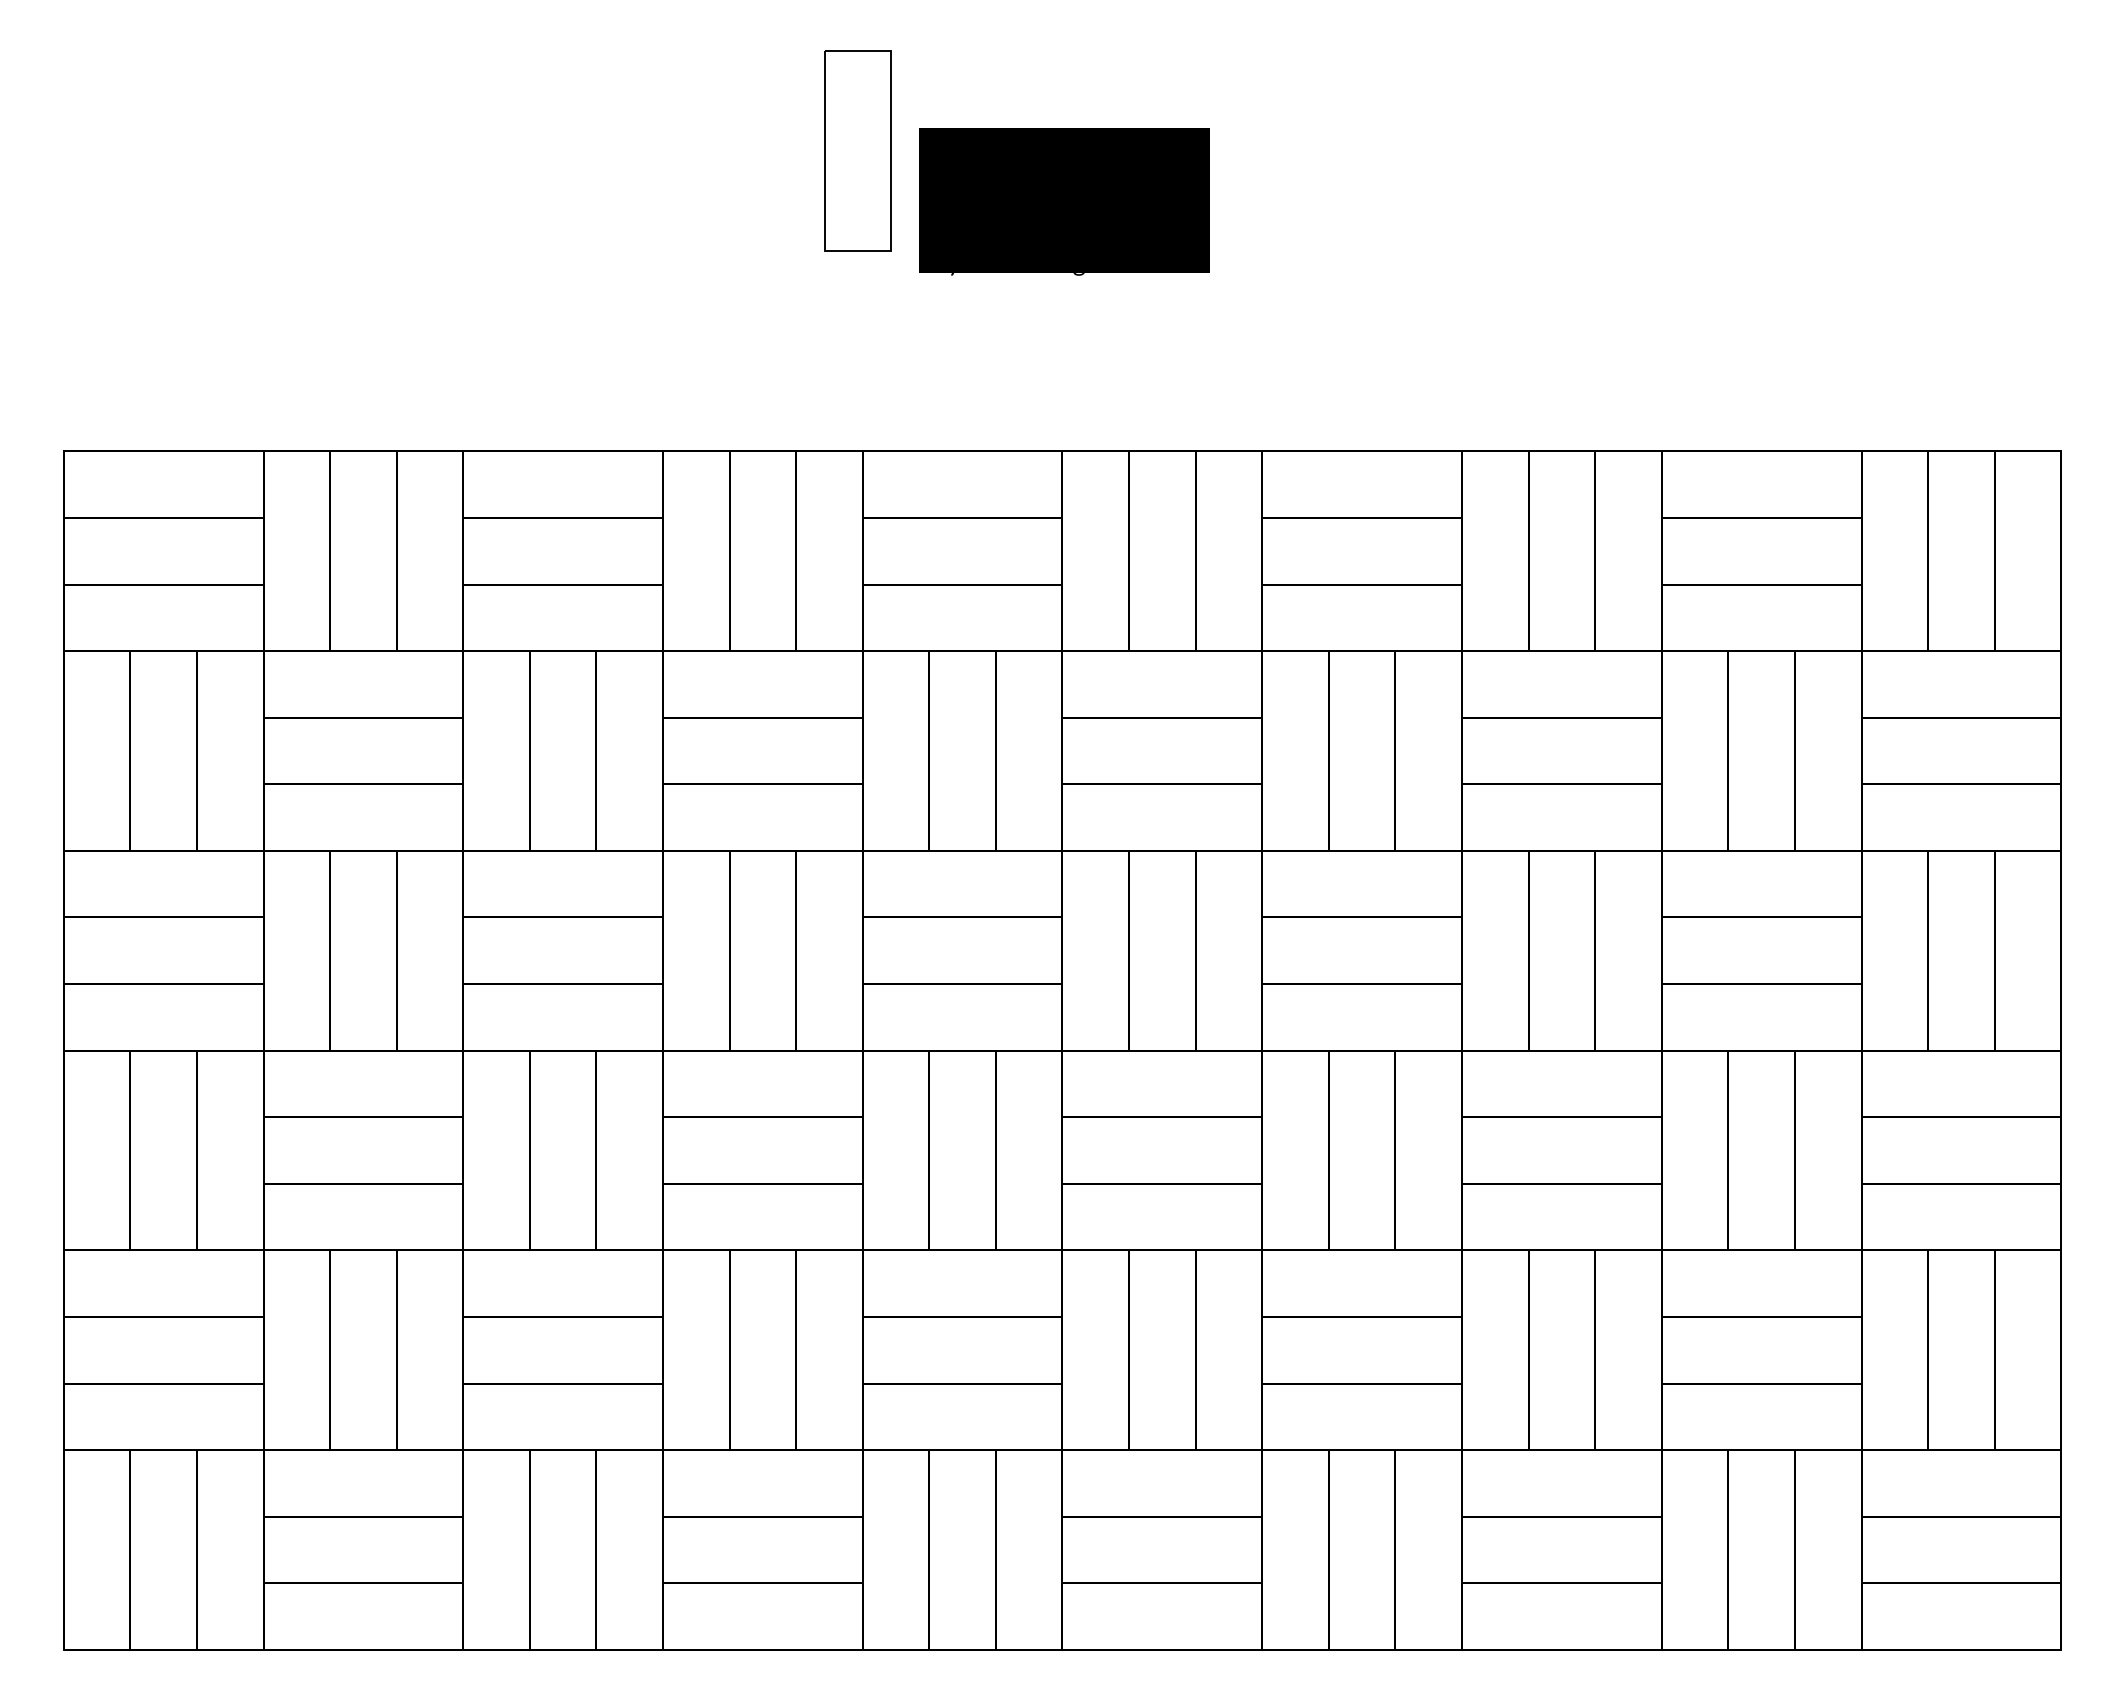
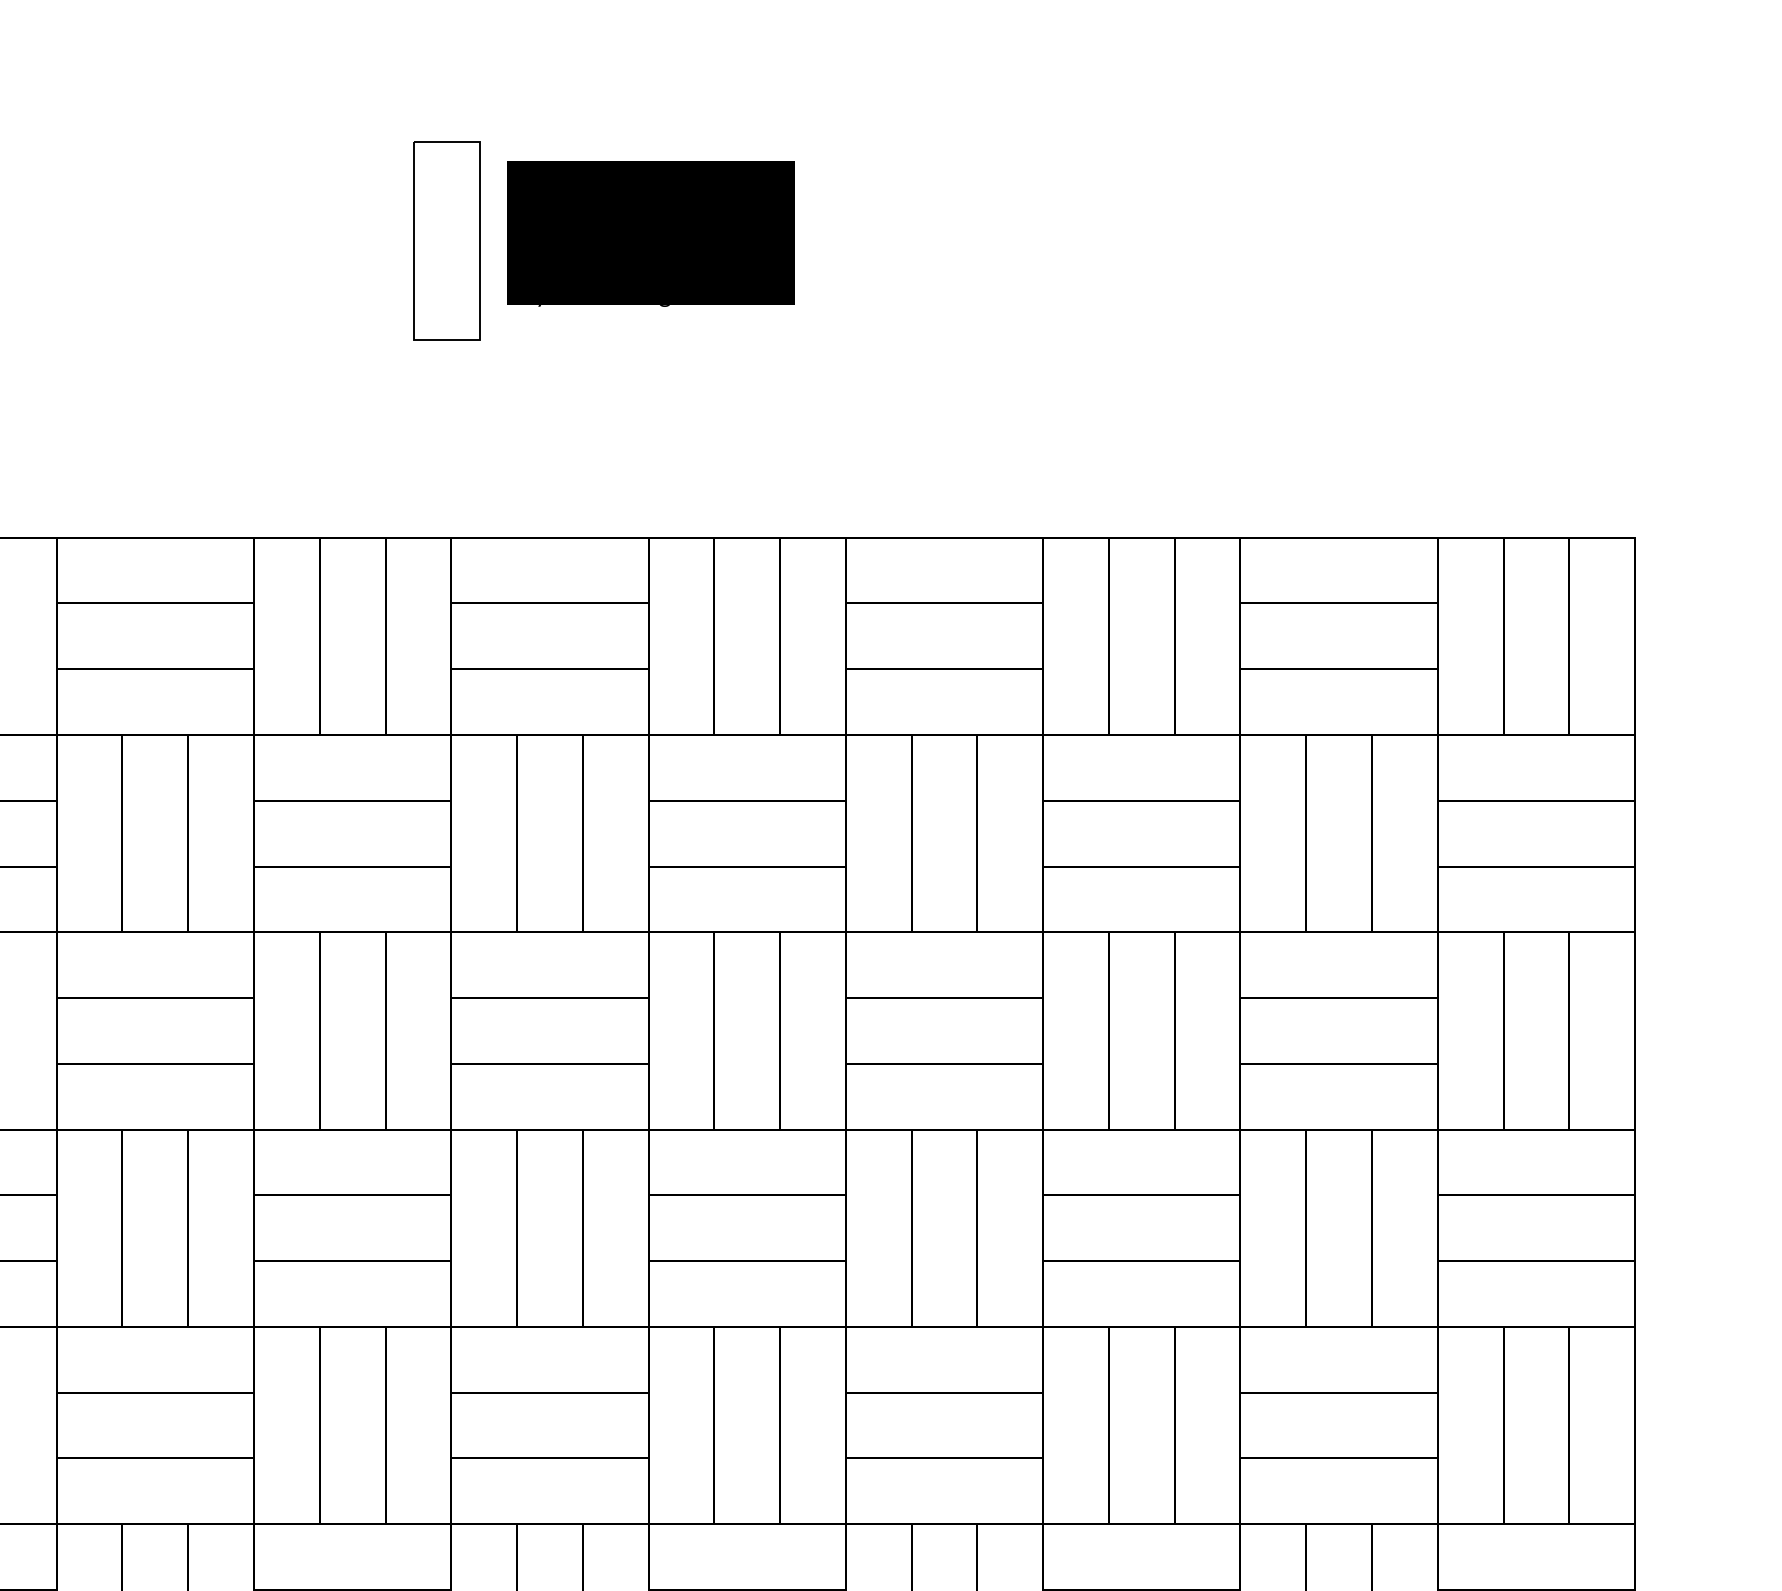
text: (1064, 201) -> (650, 233), moved

